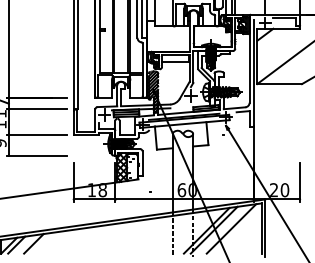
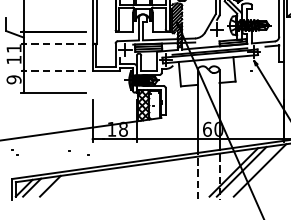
line: (36, 109) -> (53, 43), solid -> dashed
line: (36, 134) -> (53, 70), solid -> dashed

